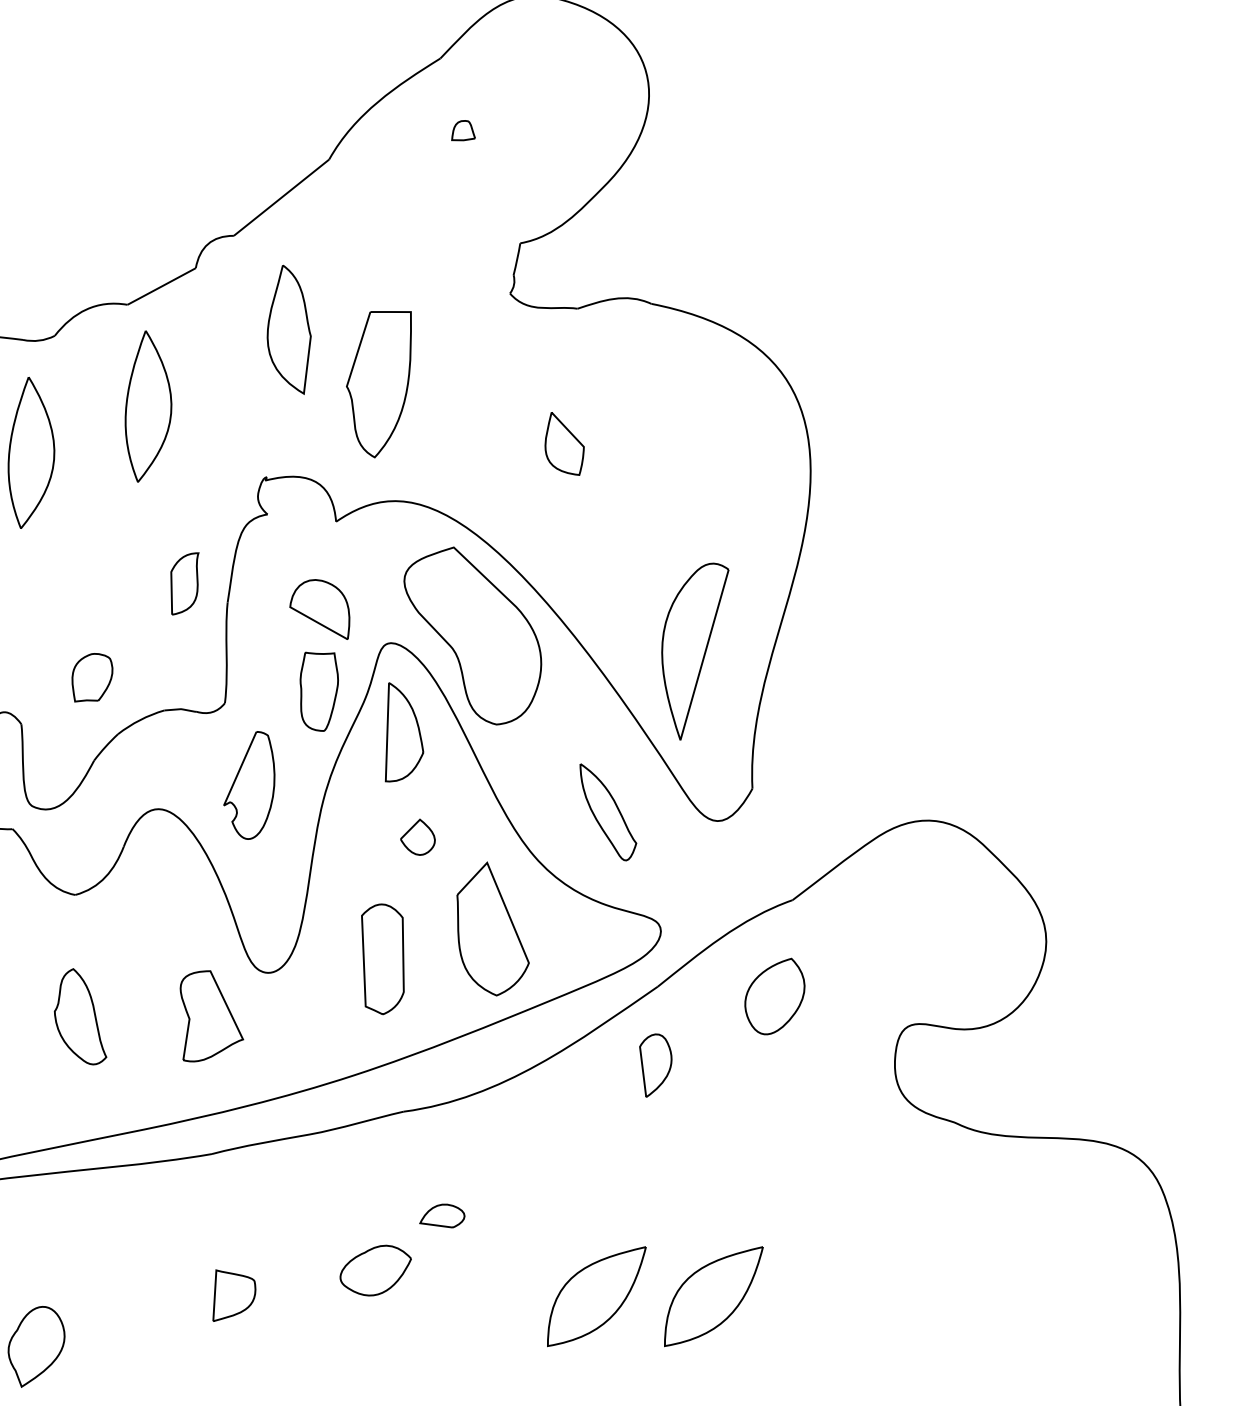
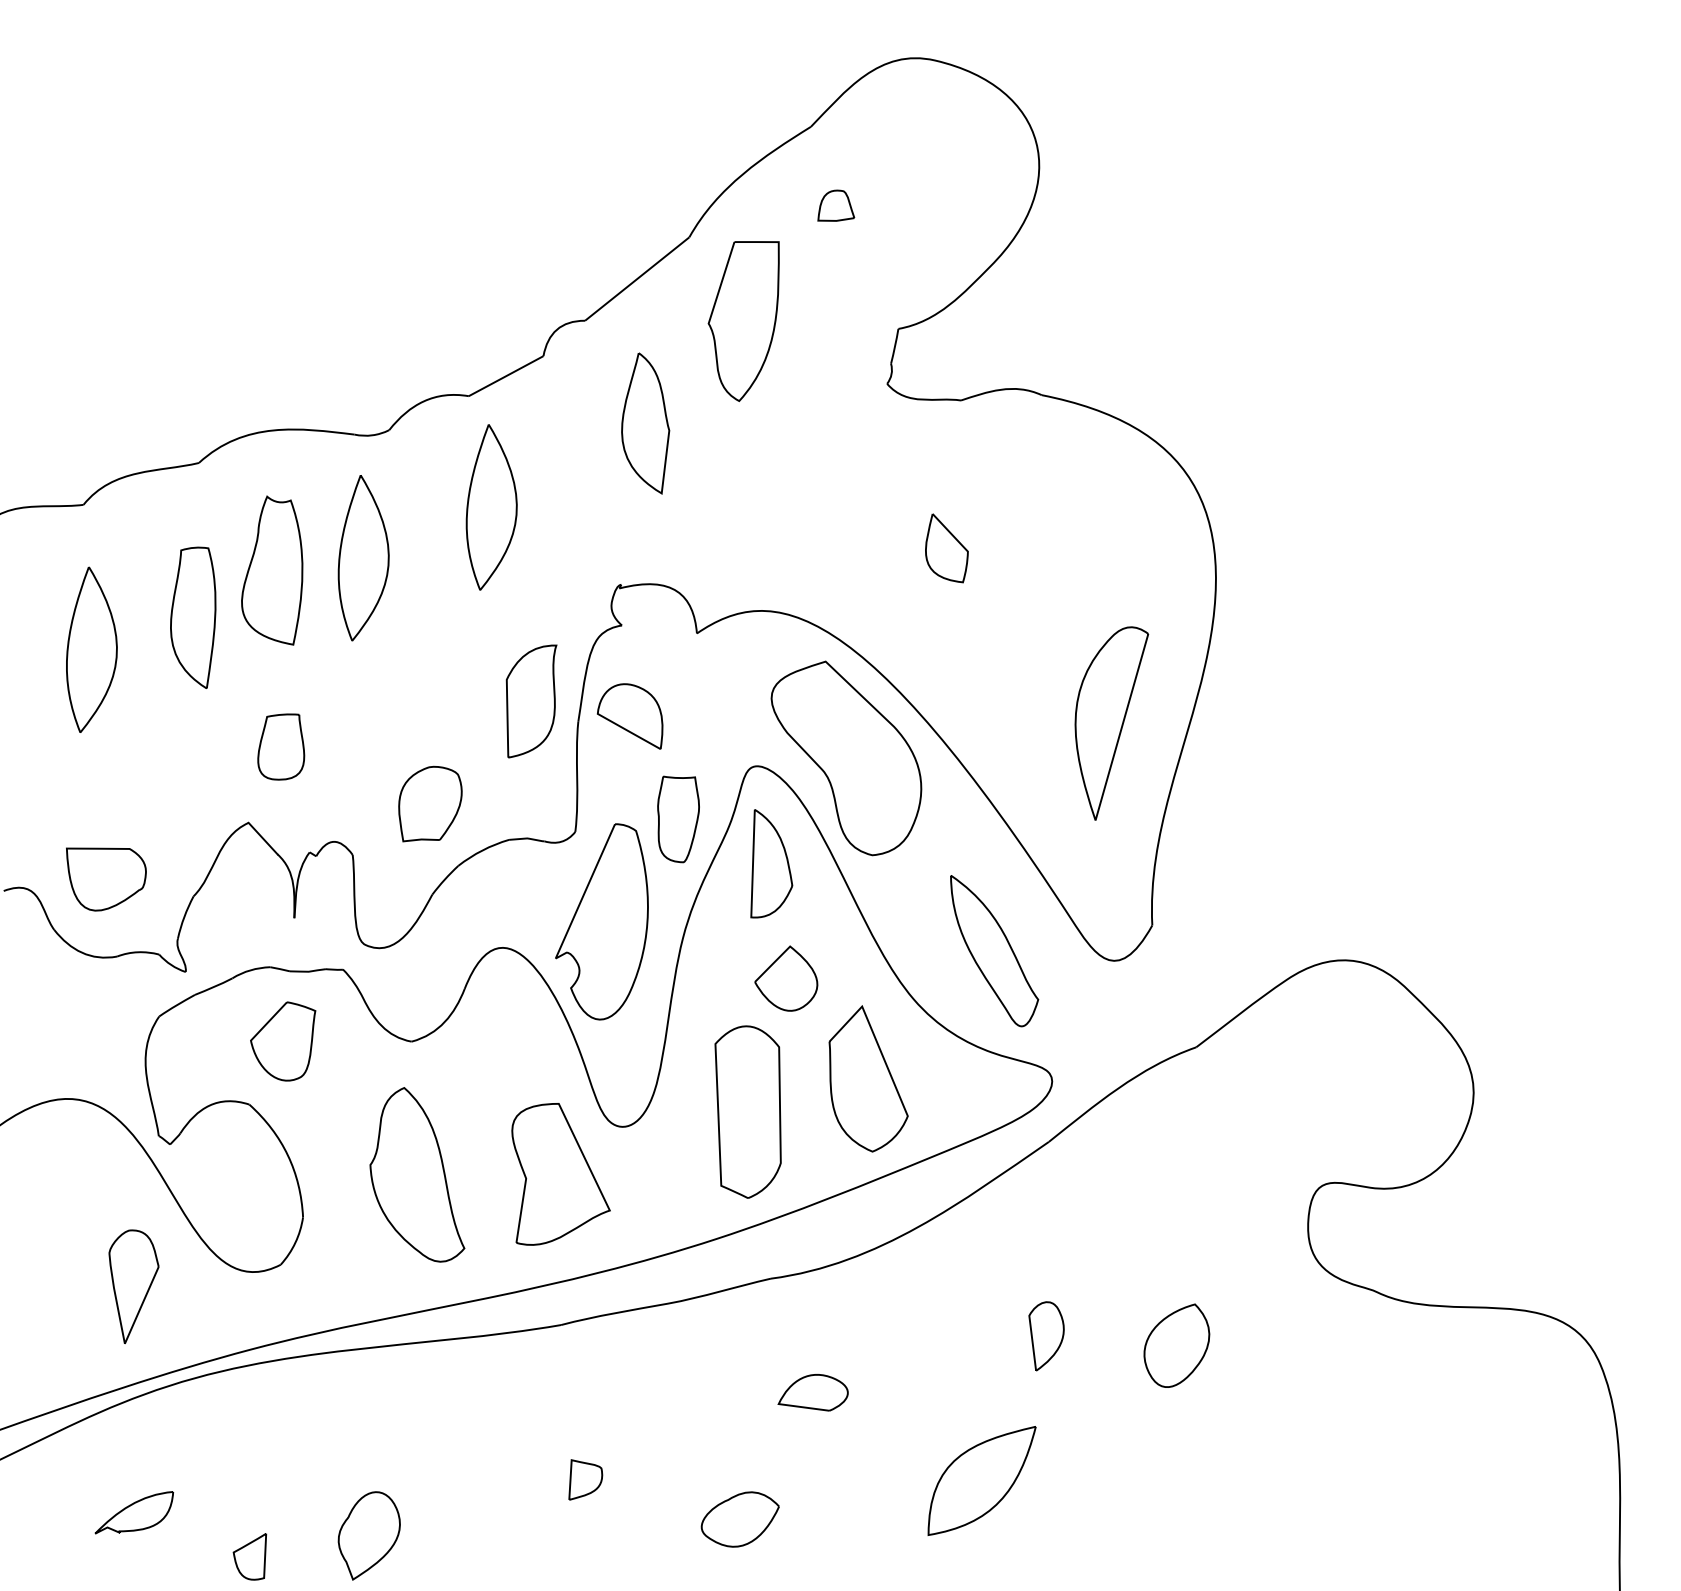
part: (463, 130) -> (836, 205), size x1.43
part: (378, 384) -> (743, 321), moved
part: (184, 583) -> (531, 701), size x1.67
part: (320, 609) -> (630, 716), moved
part: (695, 651) -> (1111, 723), moved
part: (92, 677) -> (430, 803), size x1.43
part: (248, 785) -> (601, 921), size x1.67
part: (608, 812) -> (994, 951), size x1.43
part: (418, 837) -> (786, 978), size x1.67
part: (382, 958) -> (747, 1111), size x1.43
part: (774, 996) -> (1176, 1345), moved
part: (80, 1016) -> (417, 1174), size x1.67
part: (211, 1016) -> (560, 1174), size x1.43
part: (655, 1065) -> (1046, 1336), moved
part: (441, 1215) -> (812, 1392), size x1.43
part: (375, 1270) -> (739, 1519), moved
part: (234, 1295) -> (585, 1479), size x0.71
part: (713, 1296) -> (1109, 1480), removed

